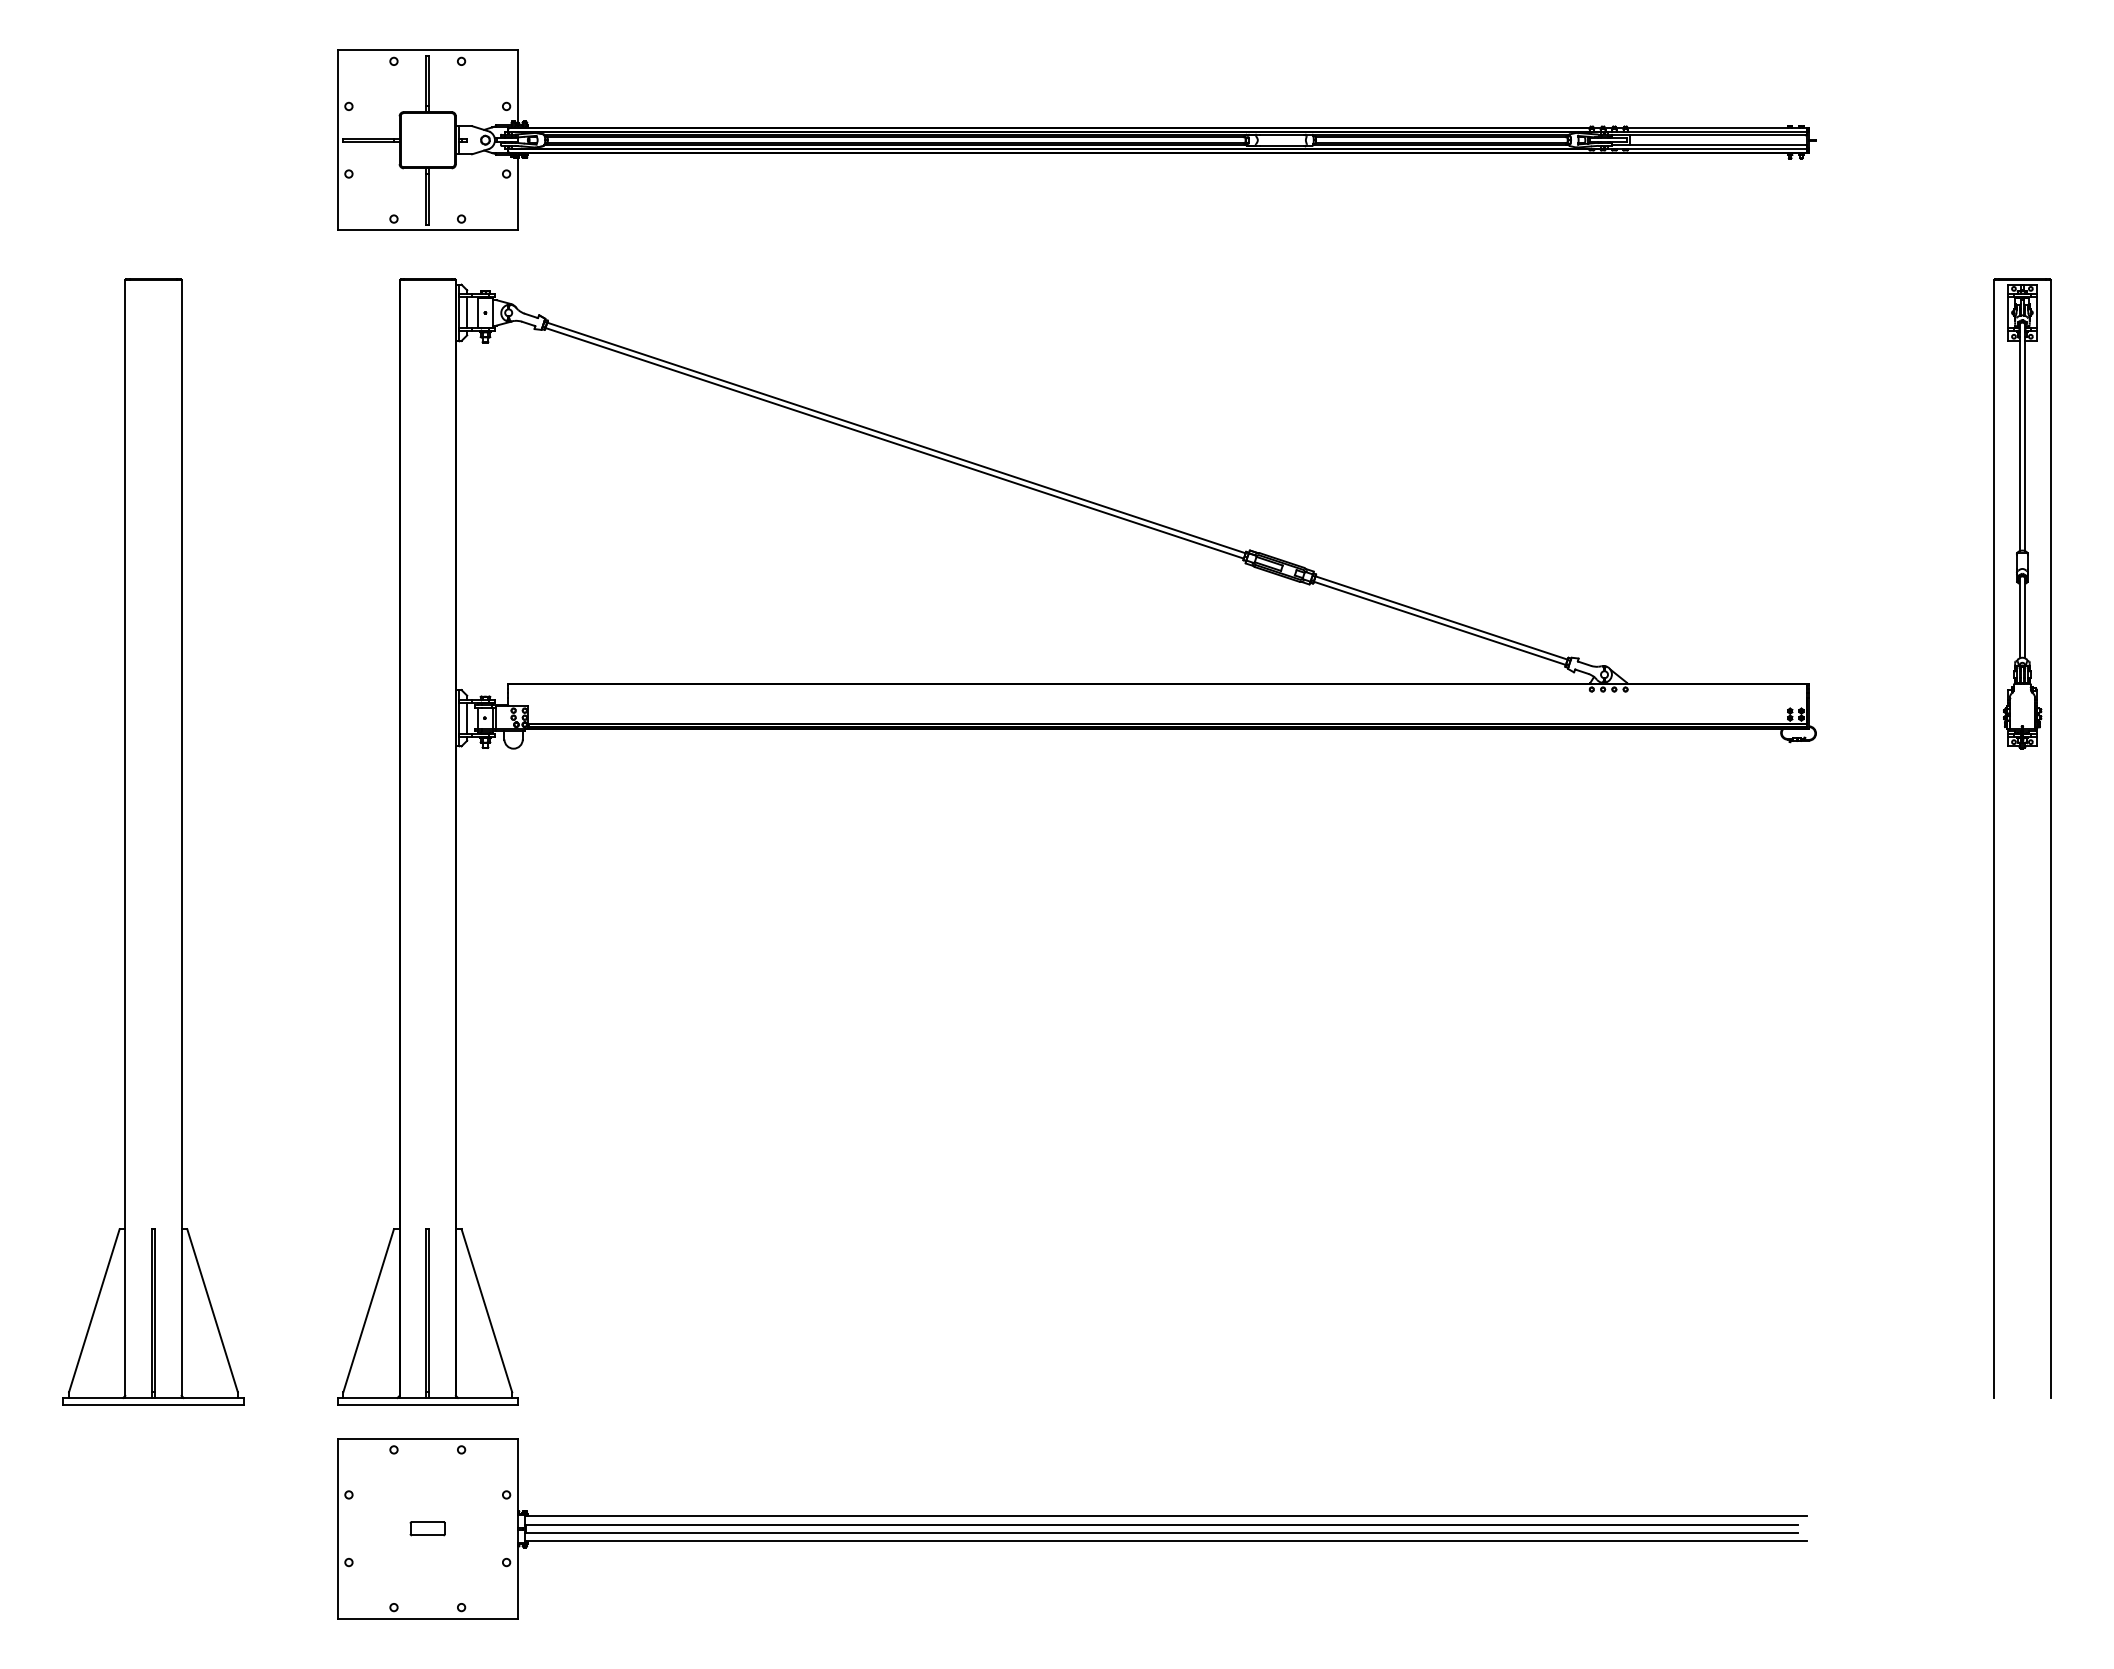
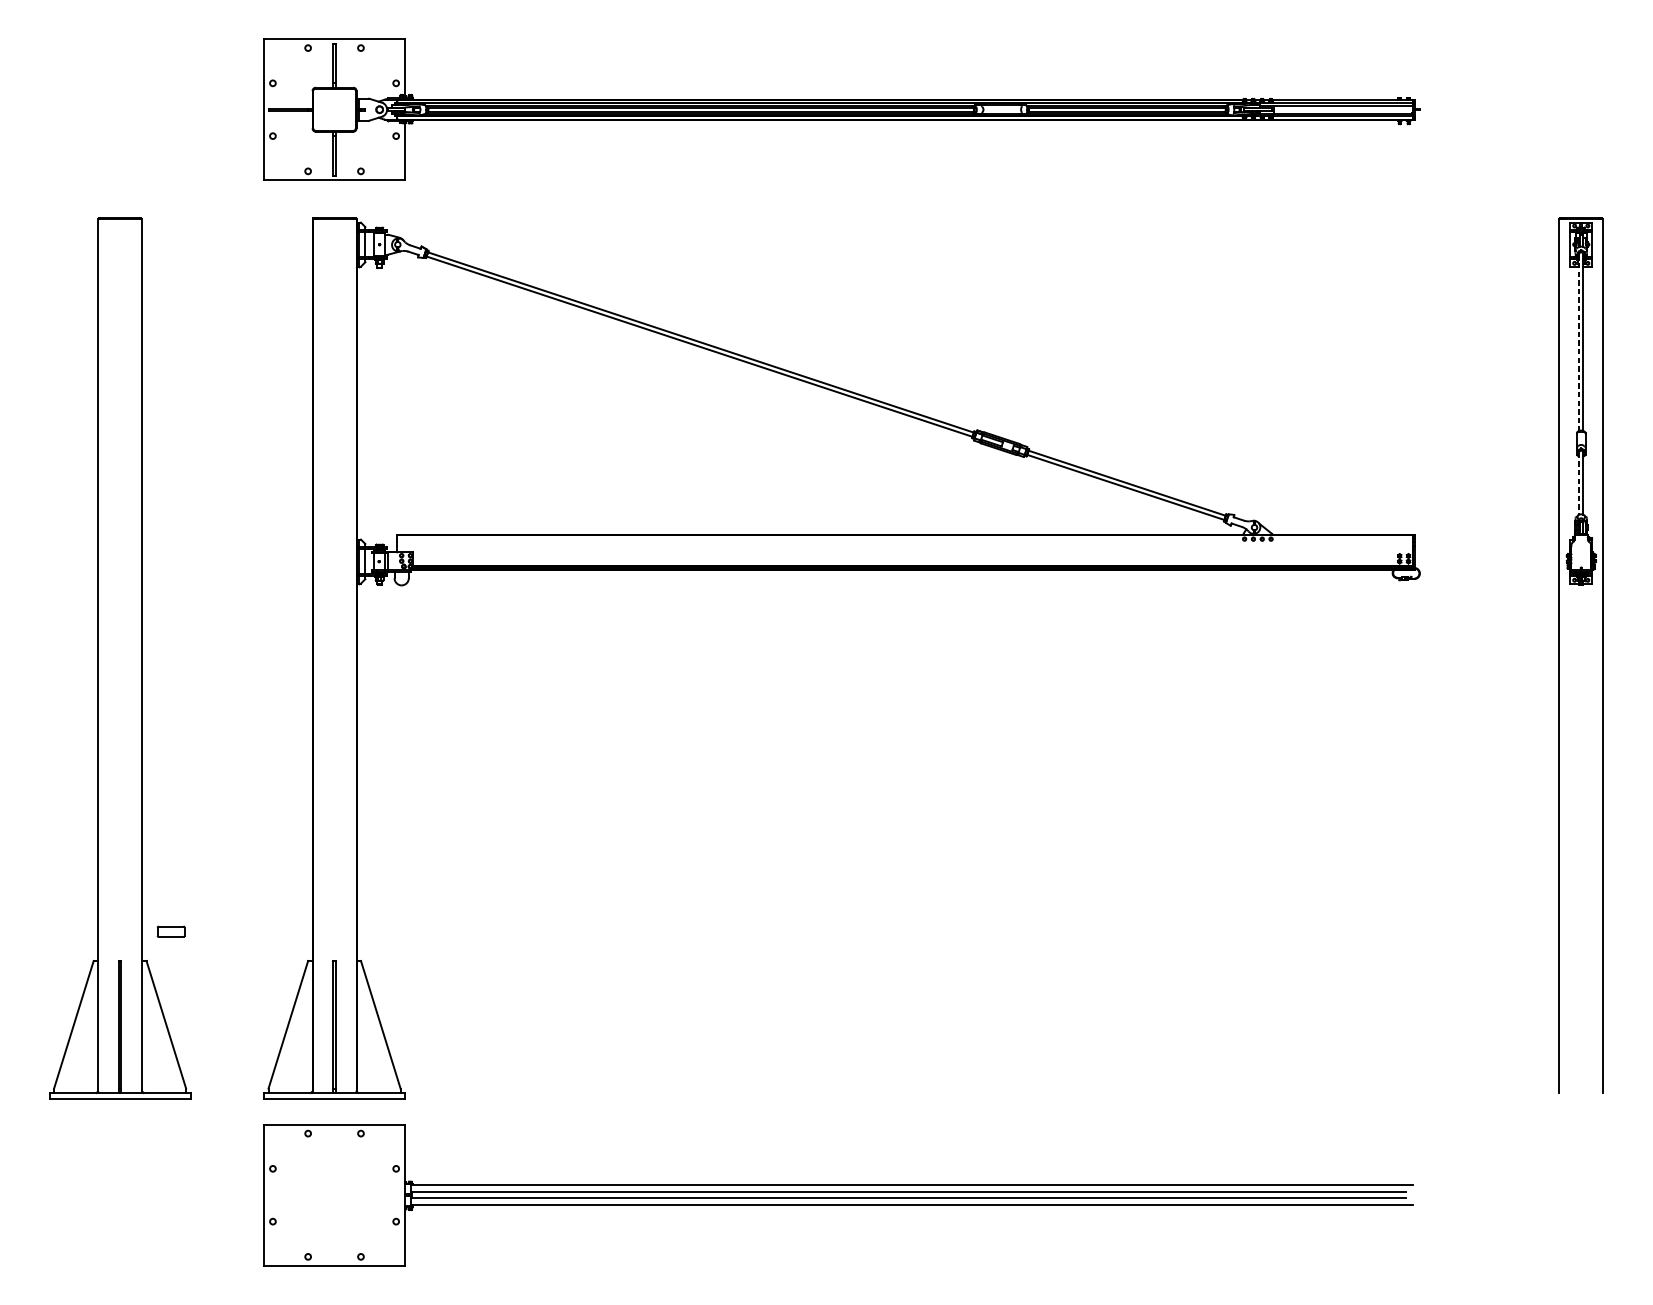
line: (2019, 438) -> (1578, 342), solid -> dashed
line: (2019, 618) -> (1578, 483), solid -> dashed
part: (427, 1528) -> (170, 931), moved

